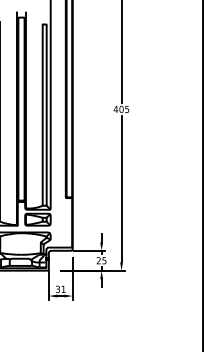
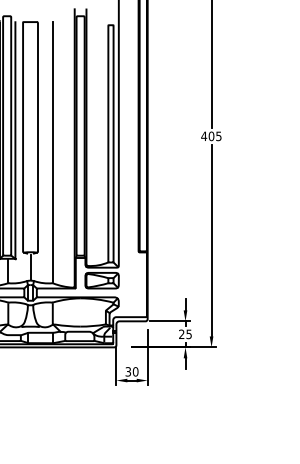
text: (63, 289) -> (135, 371), 31 -> 30

